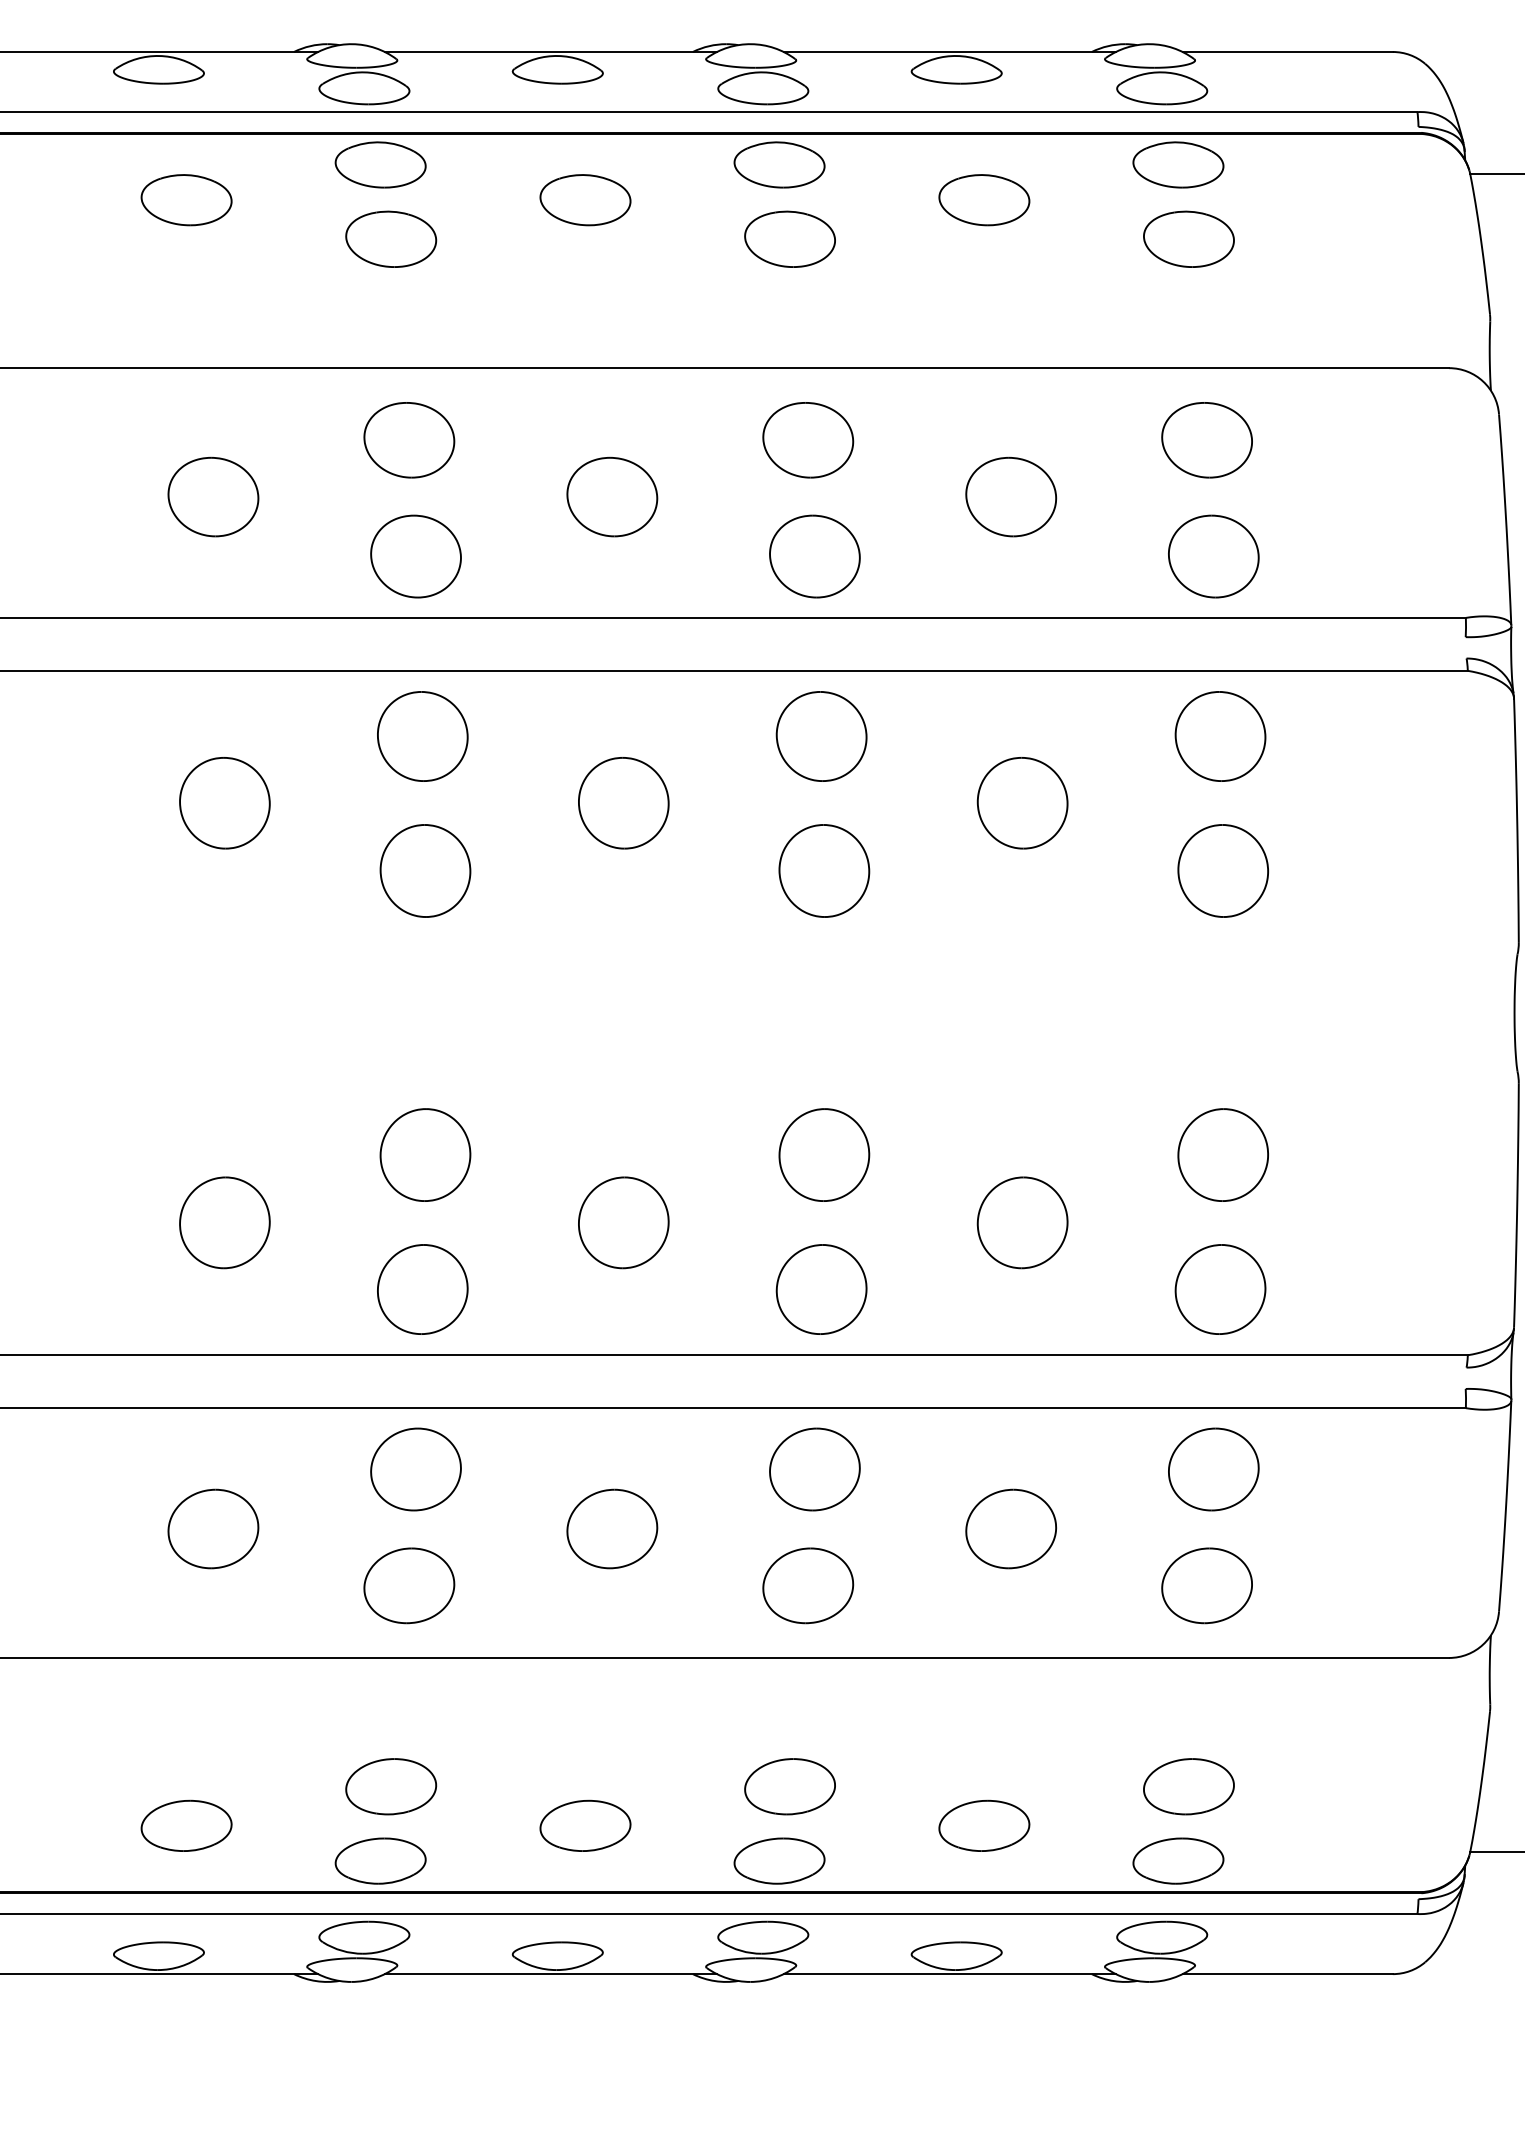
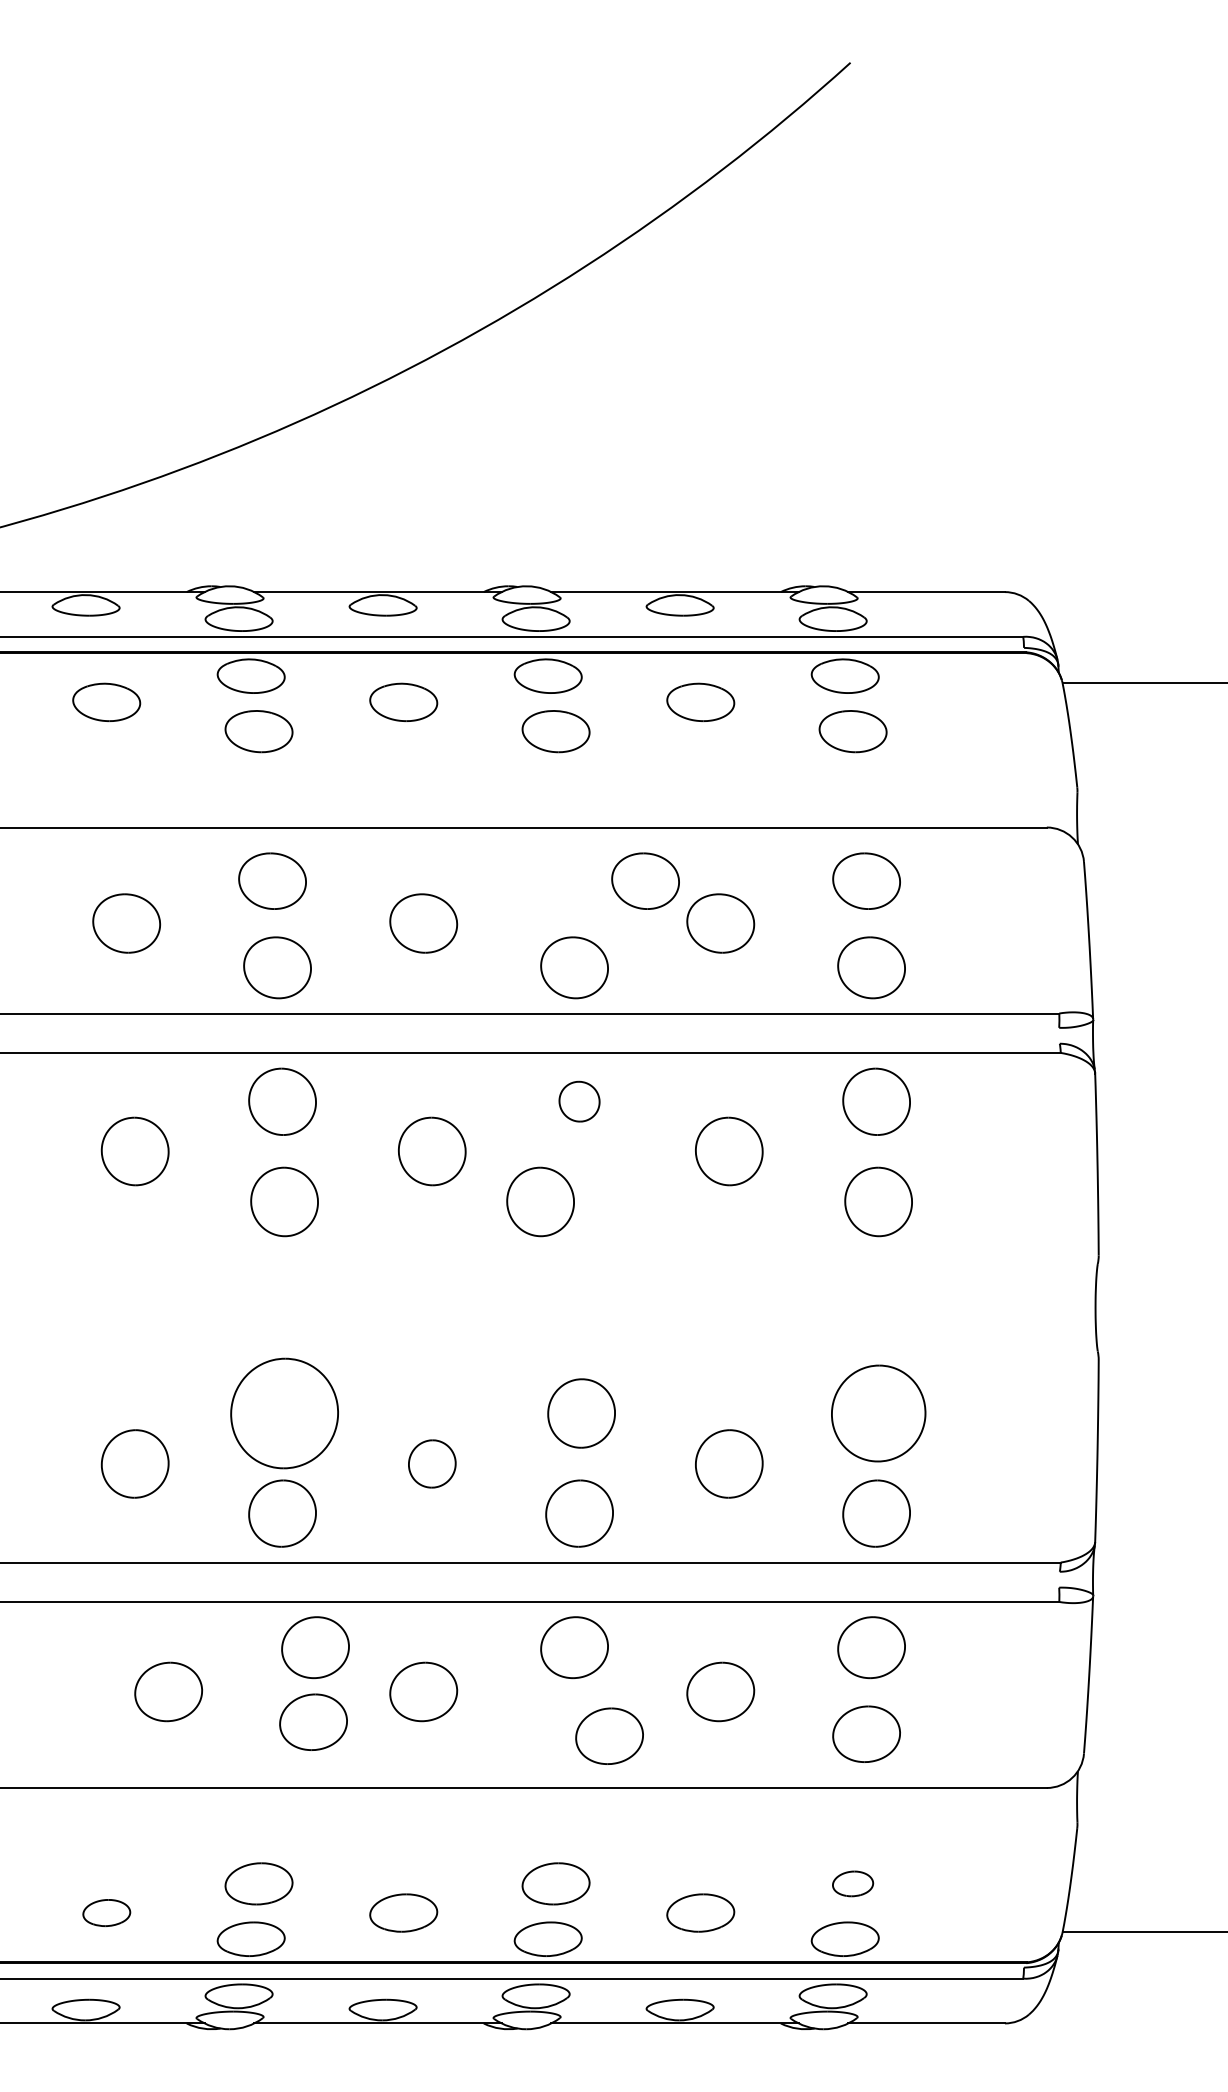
part: (808, 439) -> (645, 880), moved
part: (821, 736) -> (579, 1101), size x0.6
part: (824, 870) -> (540, 1201), moved
part: (425, 1155) -> (284, 1413), size x1.6
part: (1223, 1155) -> (878, 1413), size x1.4
part: (624, 1222) -> (432, 1463), size x0.7
part: (415, 1469) -> (315, 1647), moved
part: (213, 1528) -> (168, 1691), moved
part: (409, 1584) -> (313, 1721), moved
part: (808, 1584) -> (609, 1735), moved
part: (1188, 1786) -> (852, 1883), size x0.6
part: (186, 1825) -> (106, 1912), size x0.7

